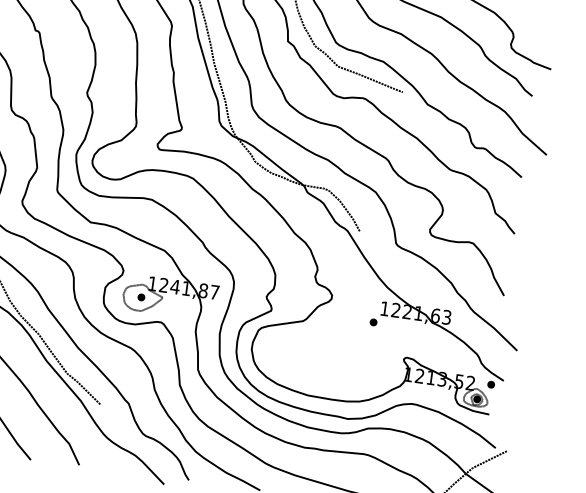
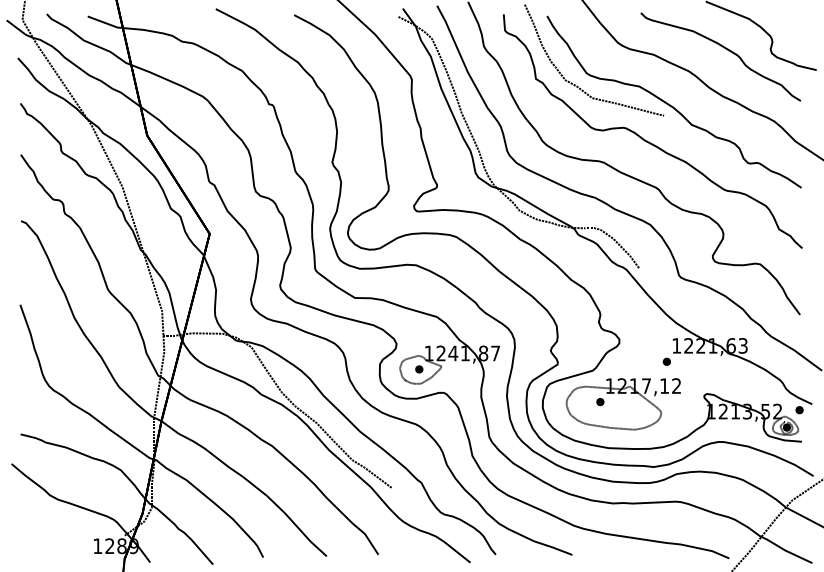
part: (326, 356) -> (622, 404), added

